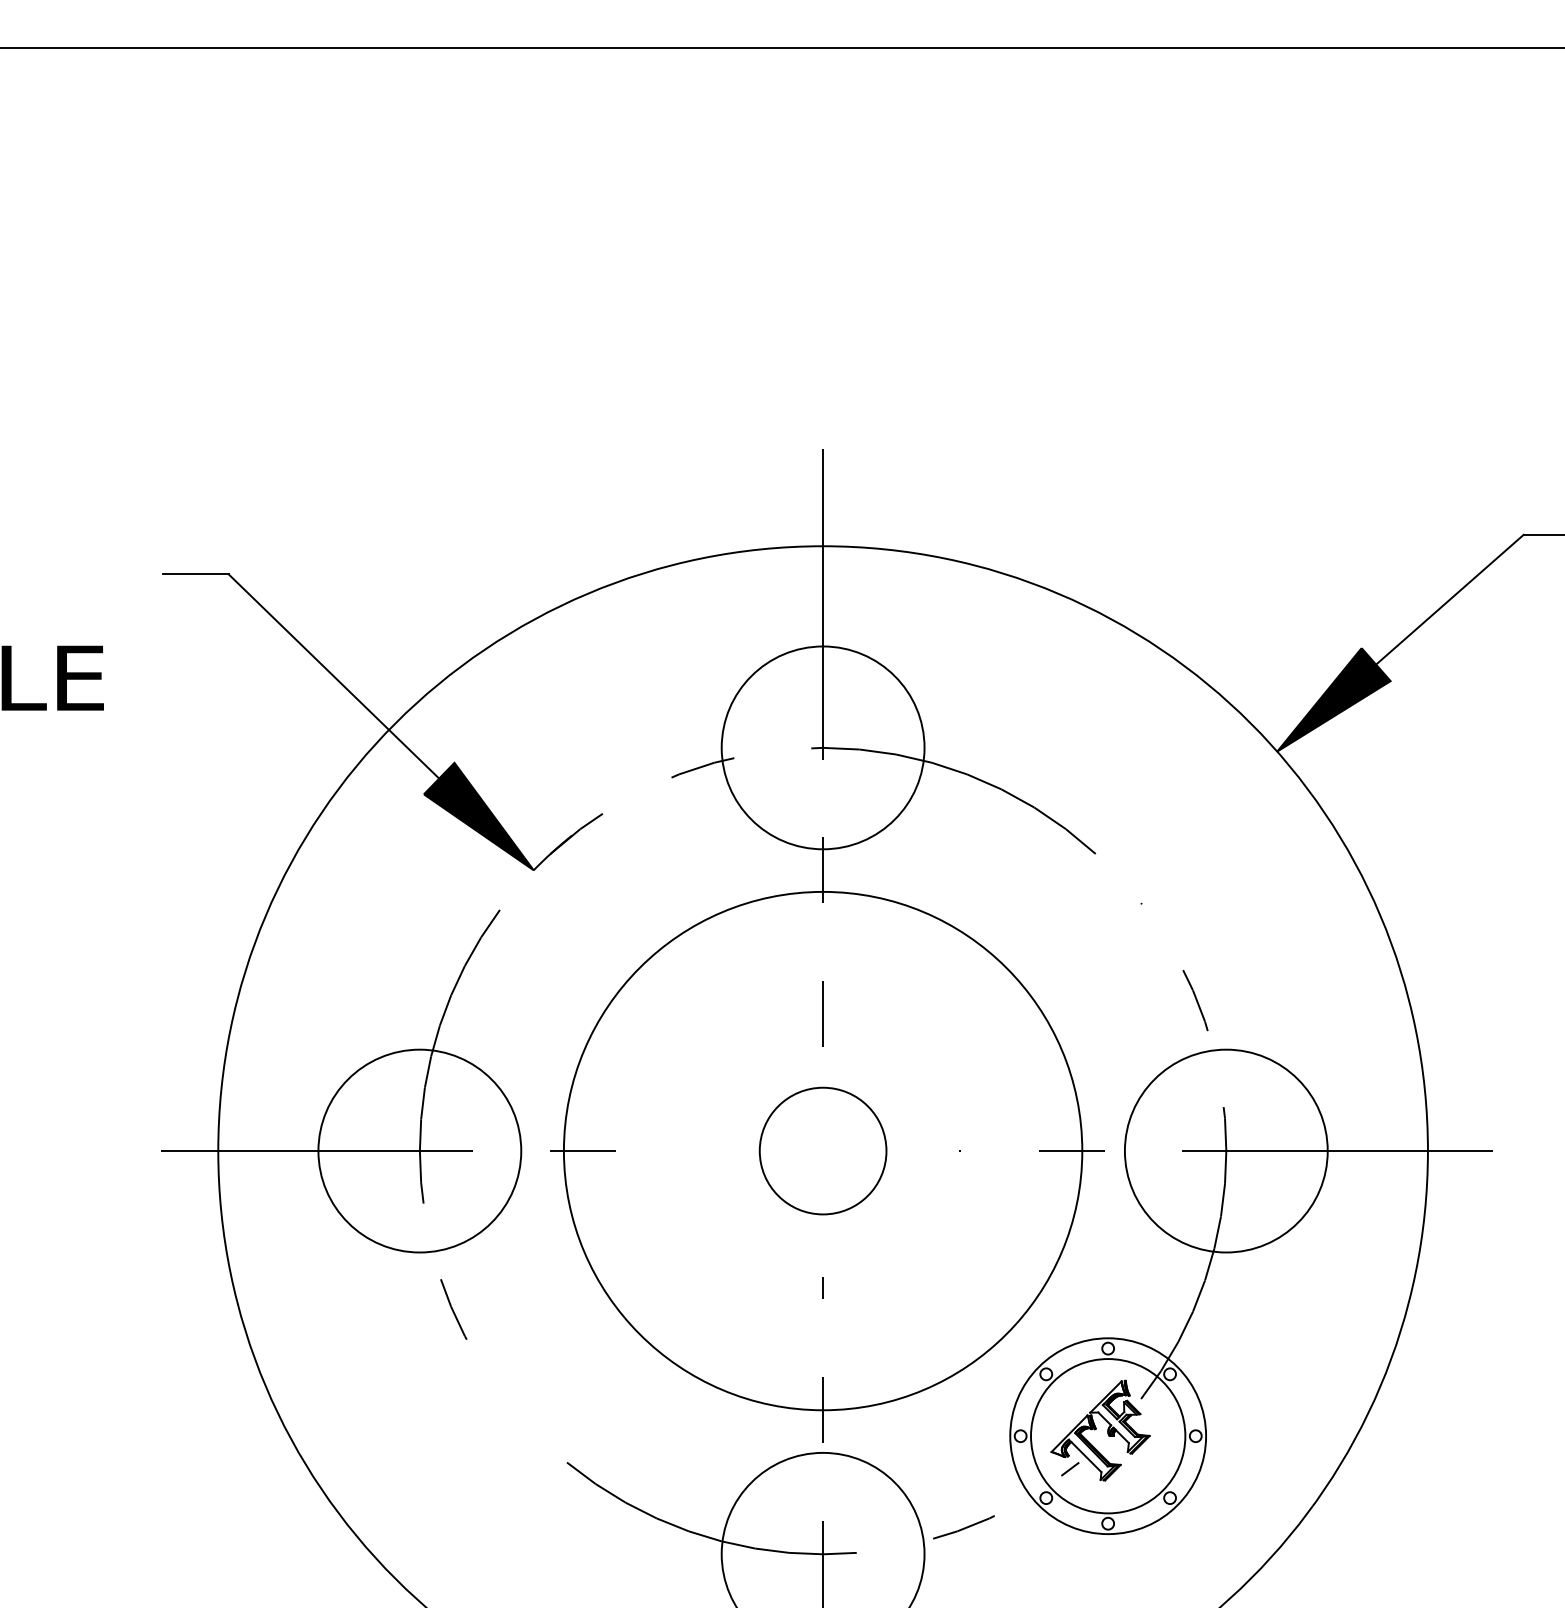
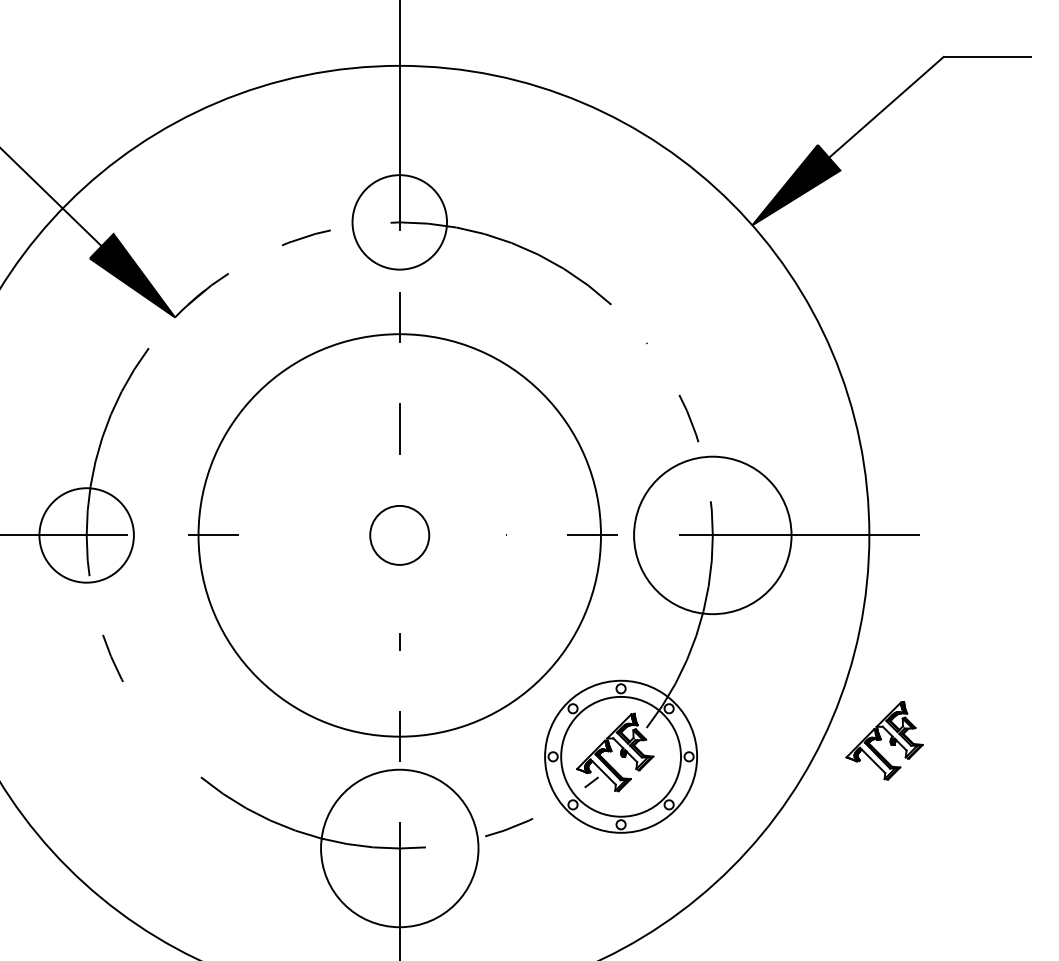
circle: (822, 747) -> (399, 222), size x0.6
circle: (419, 1150) -> (86, 534), size x0.6
circle: (822, 1150) -> (399, 534), size x0.6
part: (1447, 1415) -> (884, 740), added

